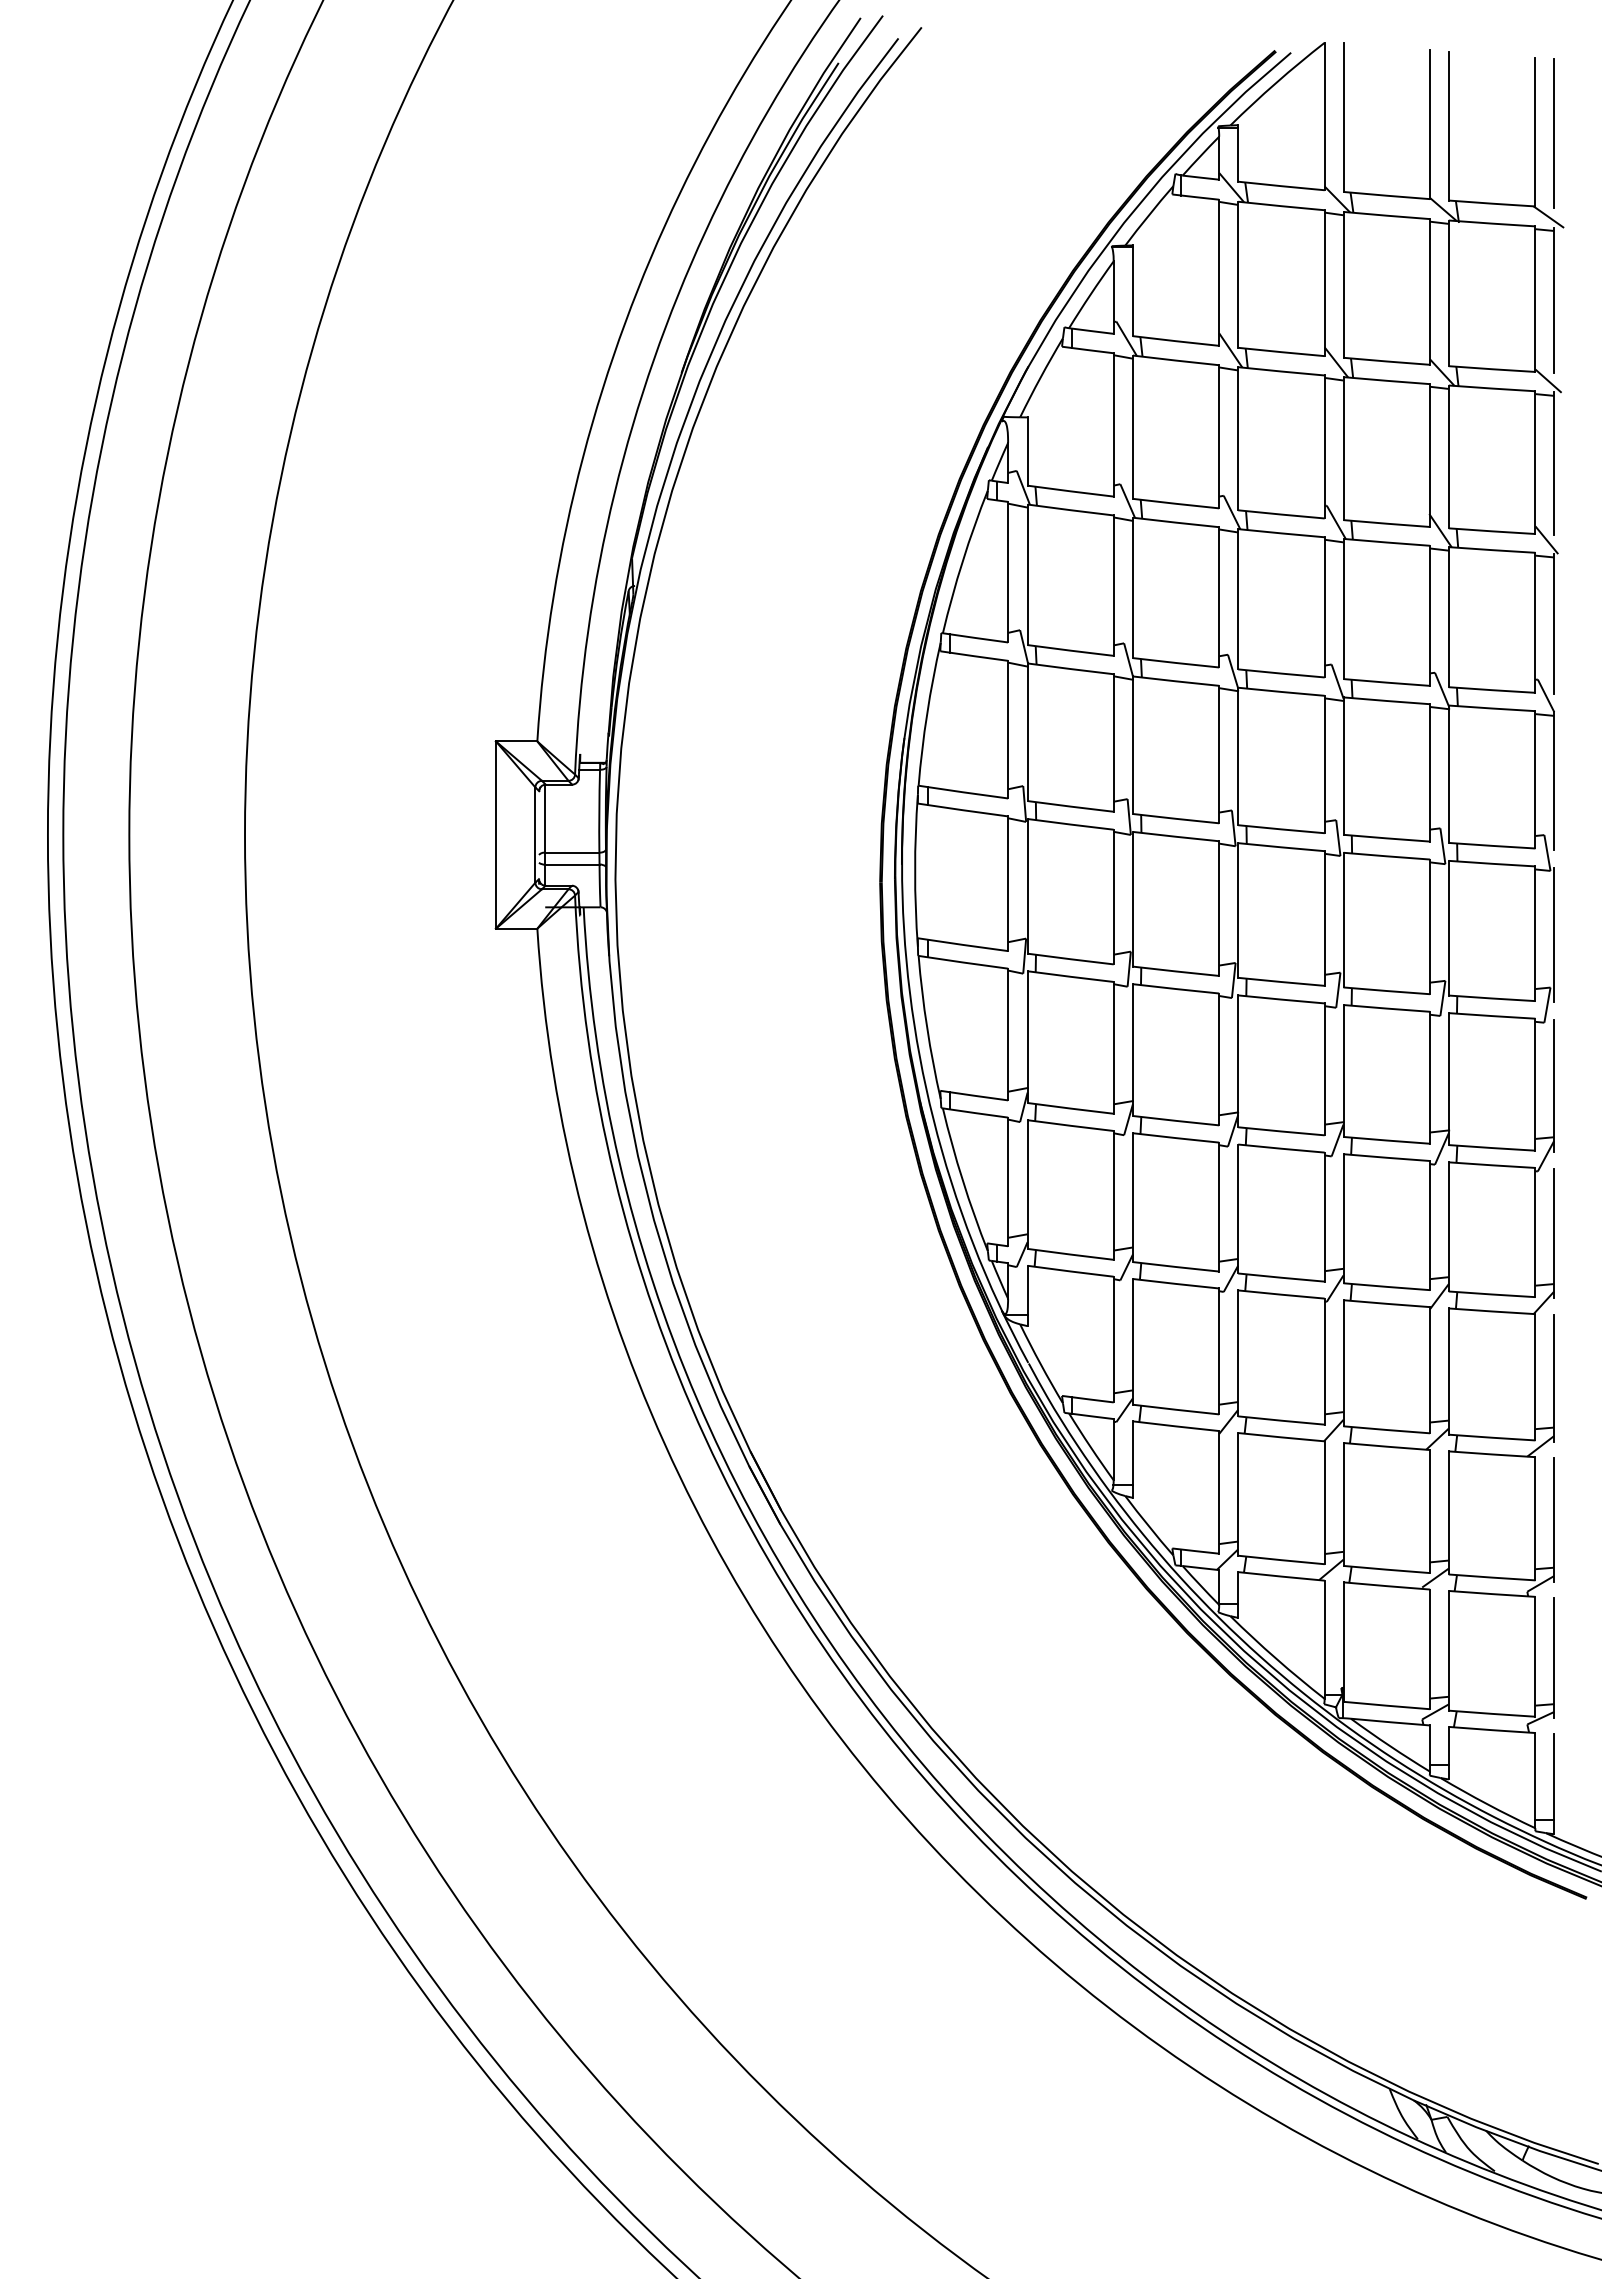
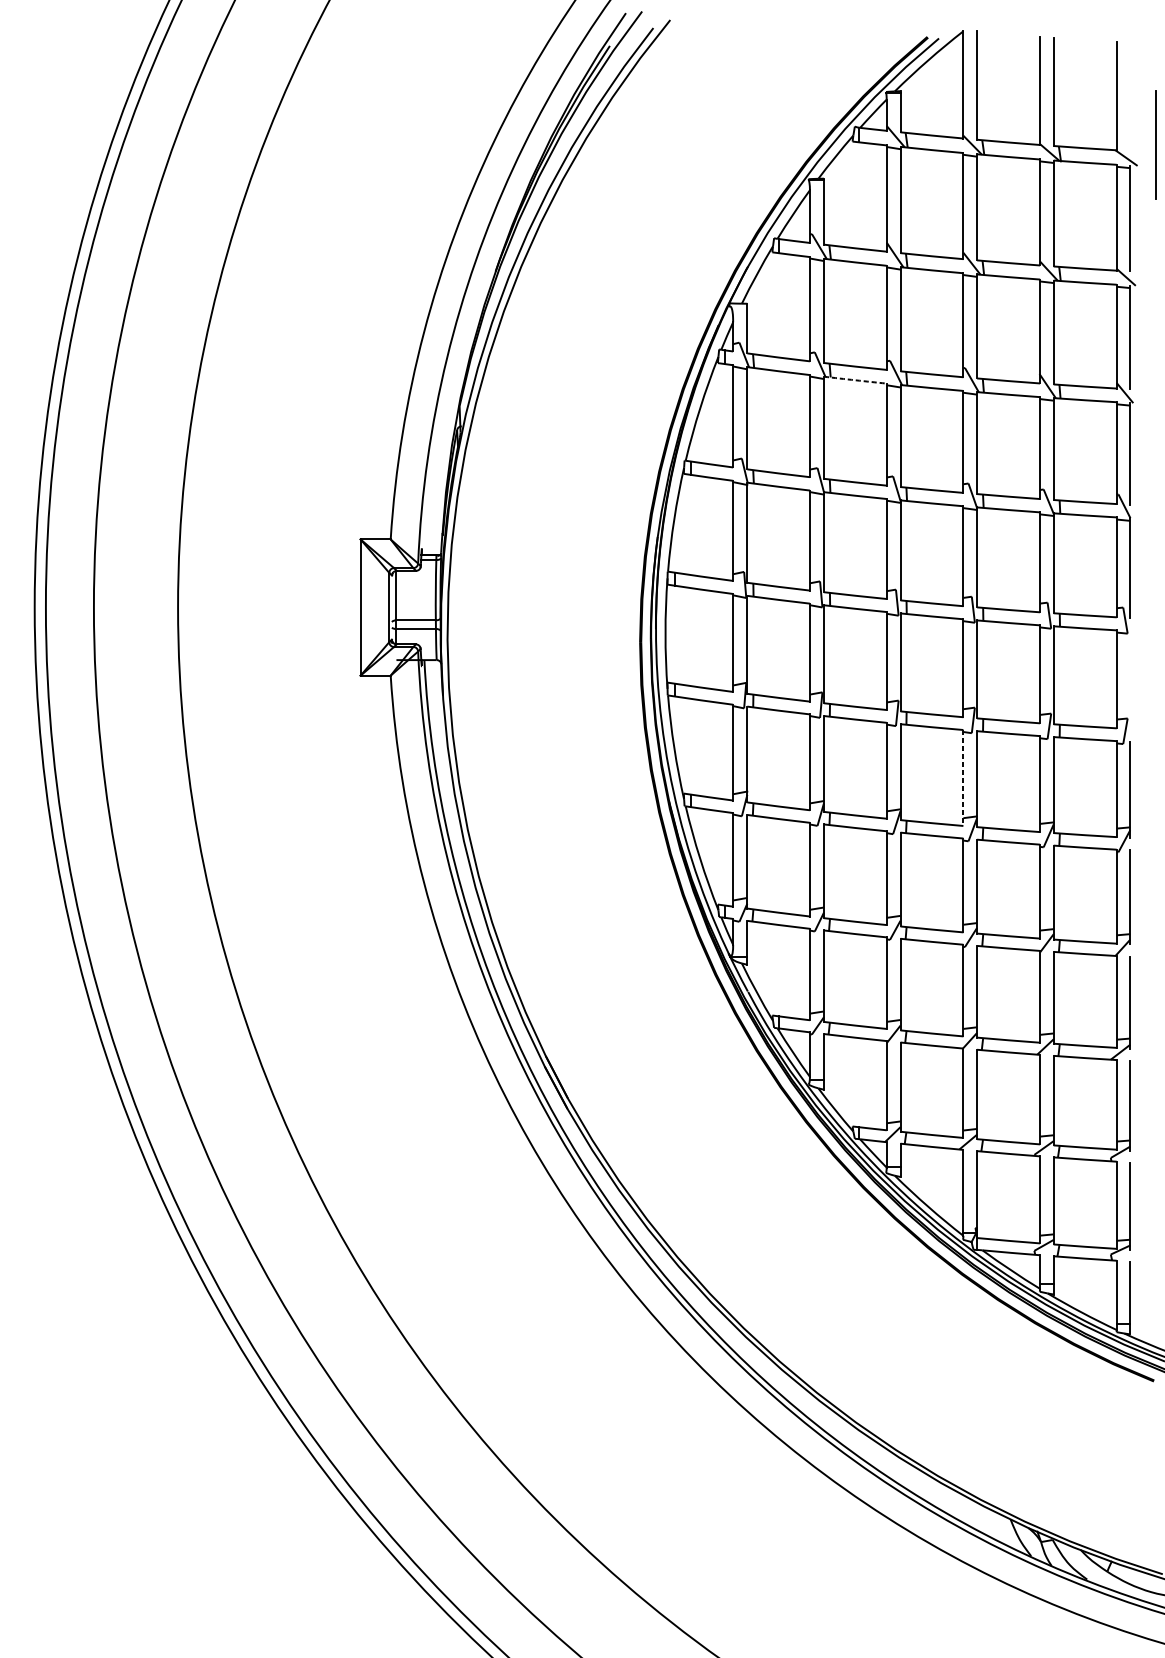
line: (1553, 133) -> (1156, 145), moved
arc: (1176, 522) -> (855, 380), solid -> dashed
line: (1554, 934) -> (1130, 679), removed
line: (1324, 1069) -> (963, 778), solid -> dashed

